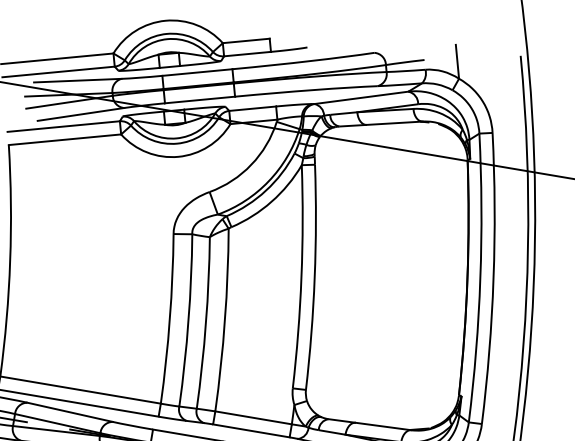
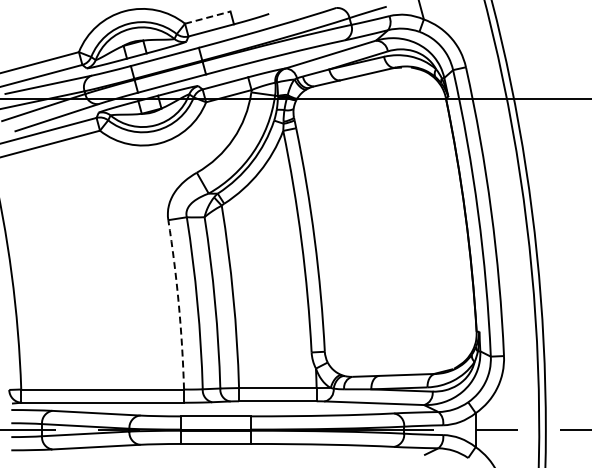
line: (246, 40) -> (207, 17), solid -> dashed
arc: (169, 318) -> (178, 304), solid -> dashed

